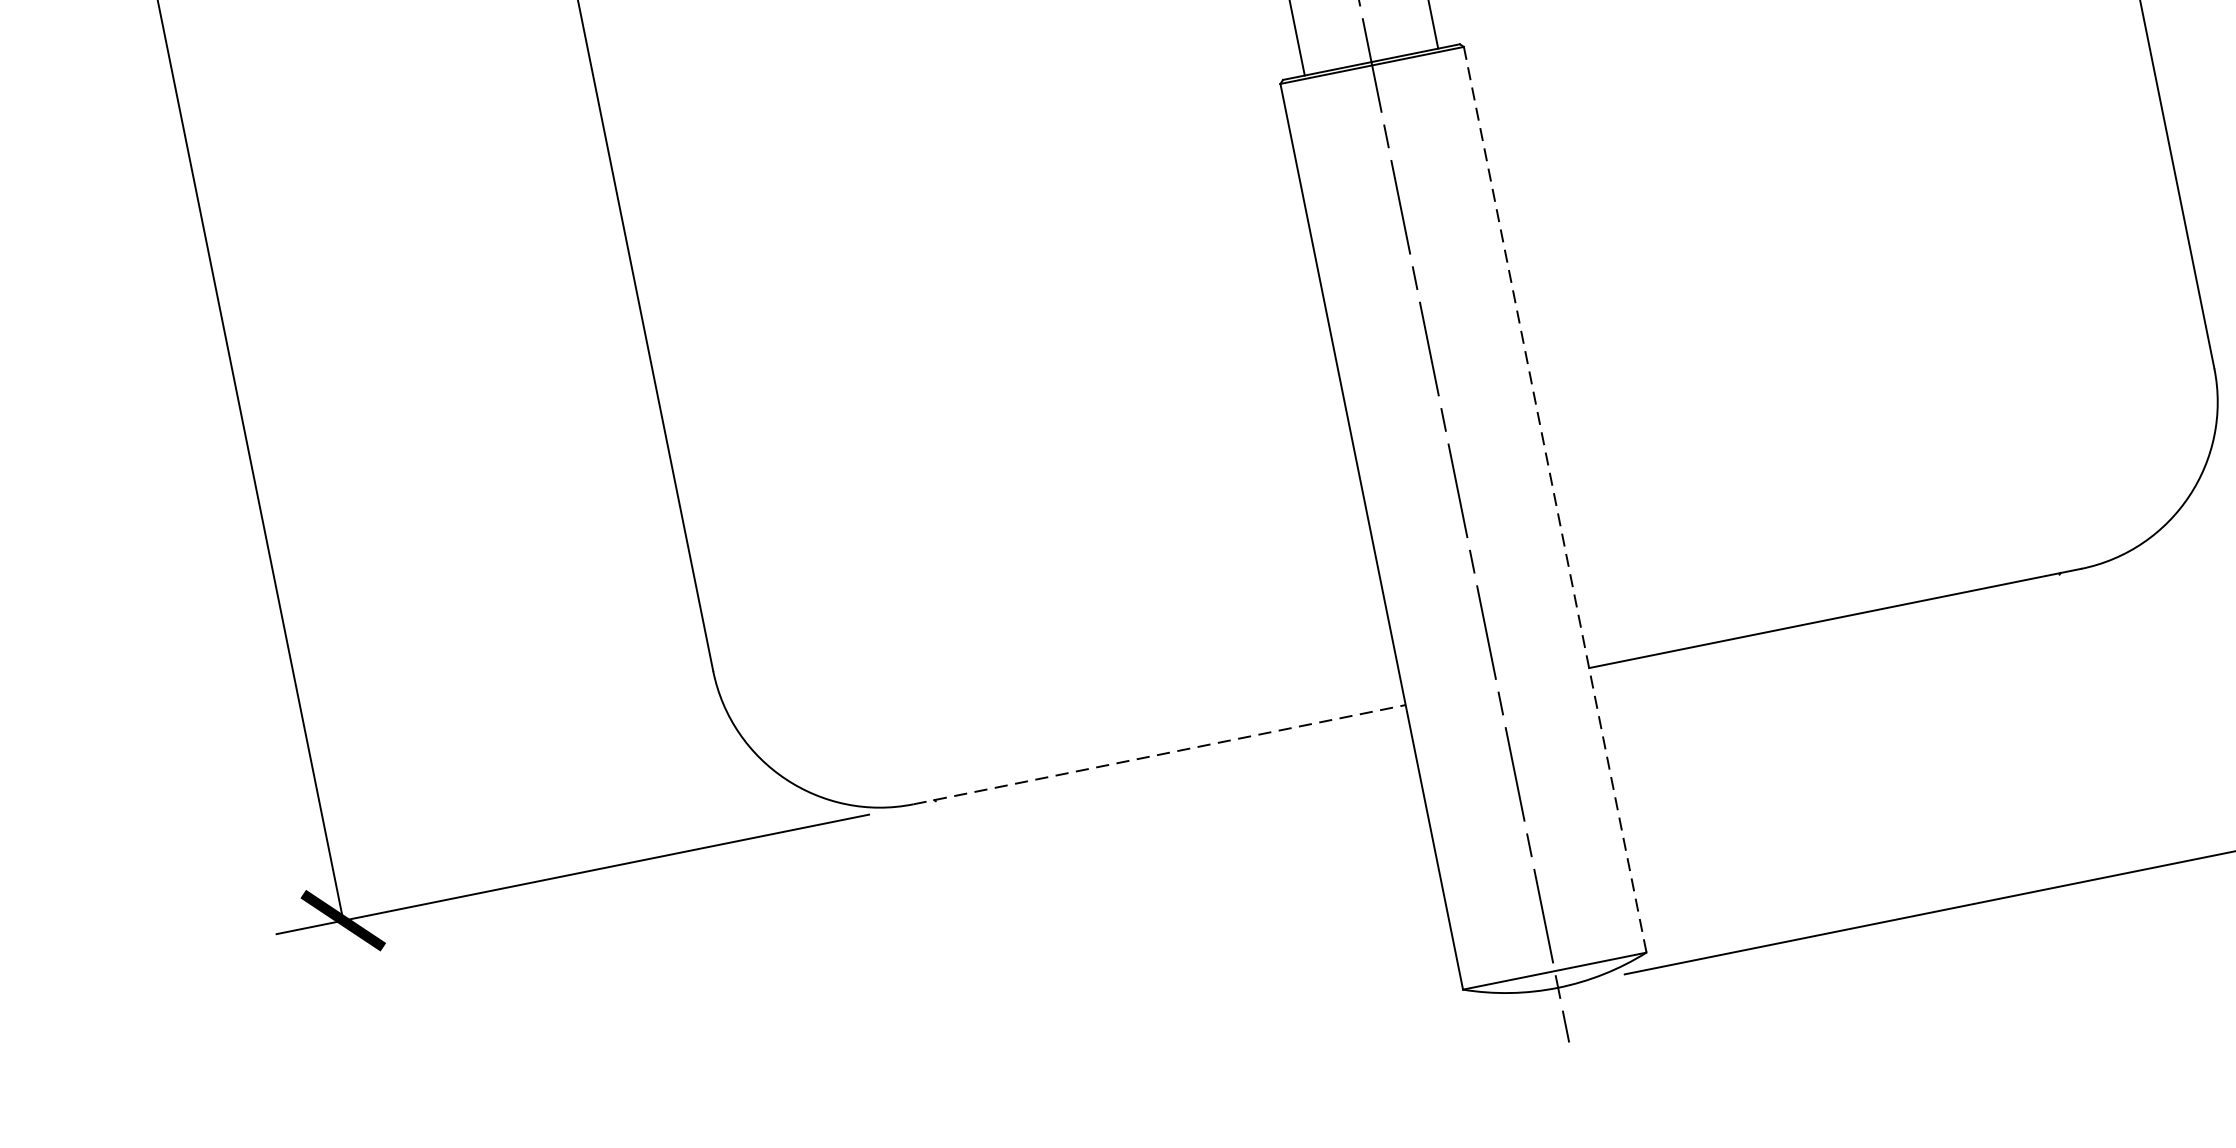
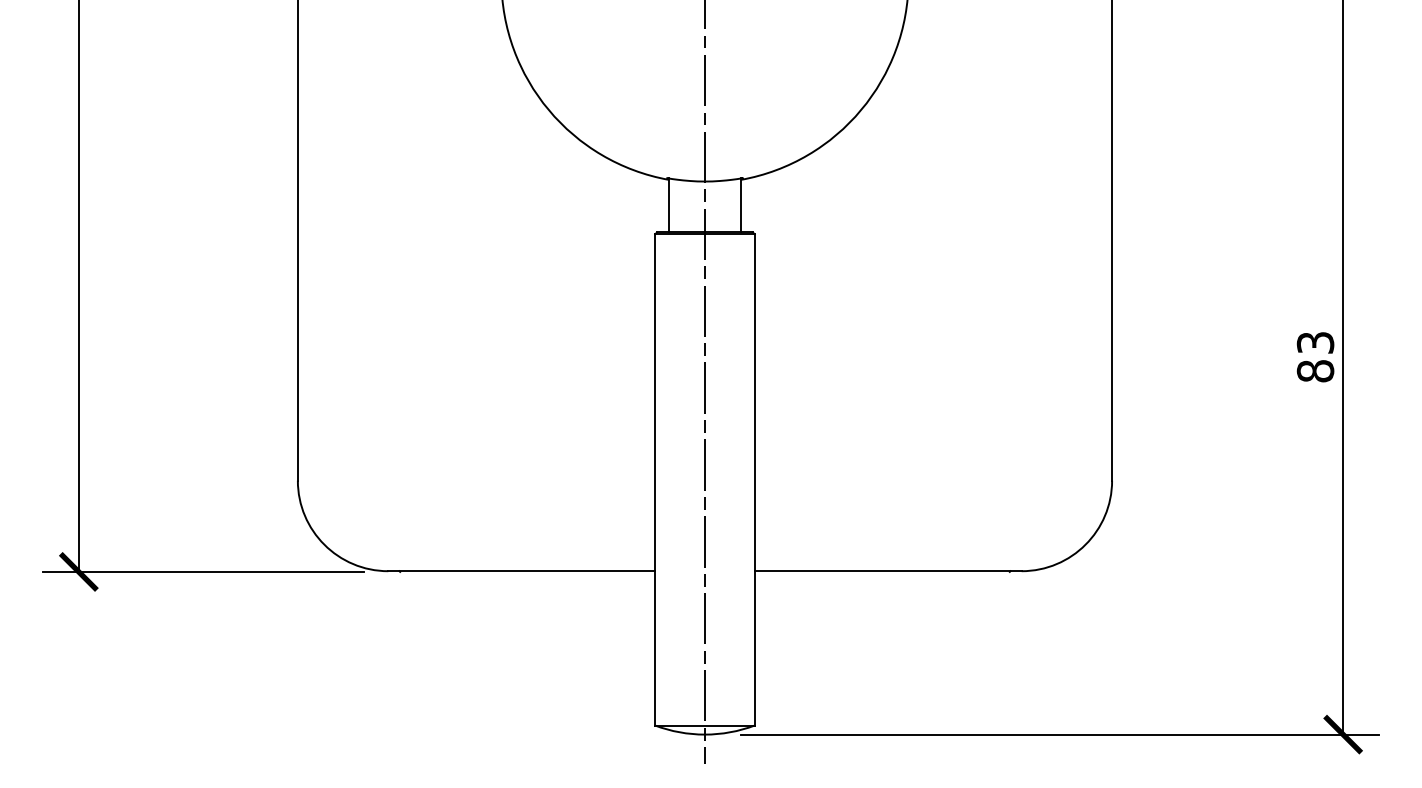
line: (1554, 499) -> (754, 479), dashed -> solid
line: (1161, 754) -> (522, 571), dashed -> solid

